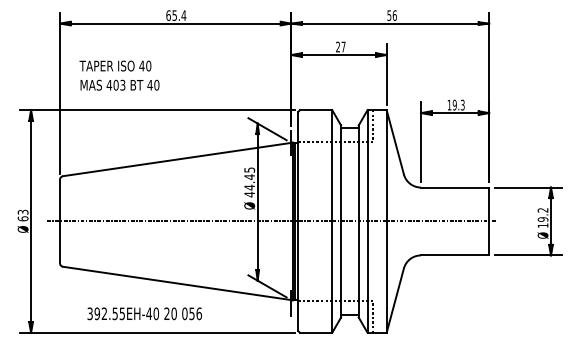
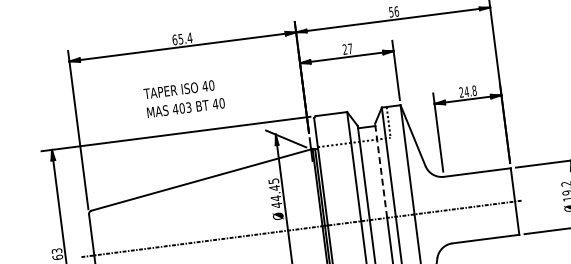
text: (119, 75) -> (184, 98), moved
text: (455, 104) -> (467, 91), 19.3 -> 24.8
line: (358, 172) -> (380, 169), solid -> dashed

